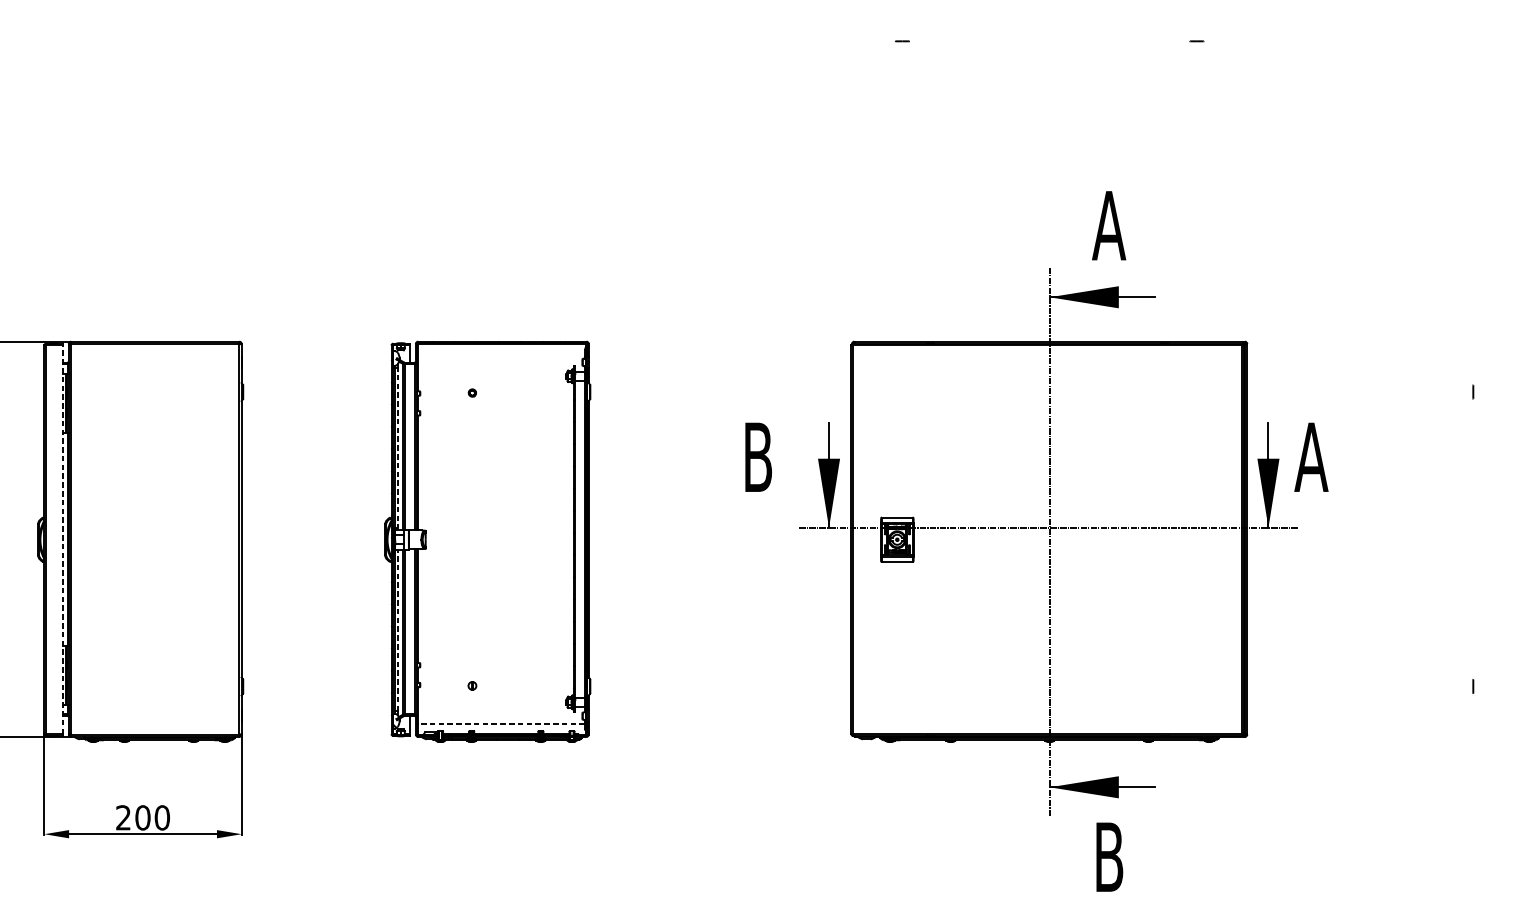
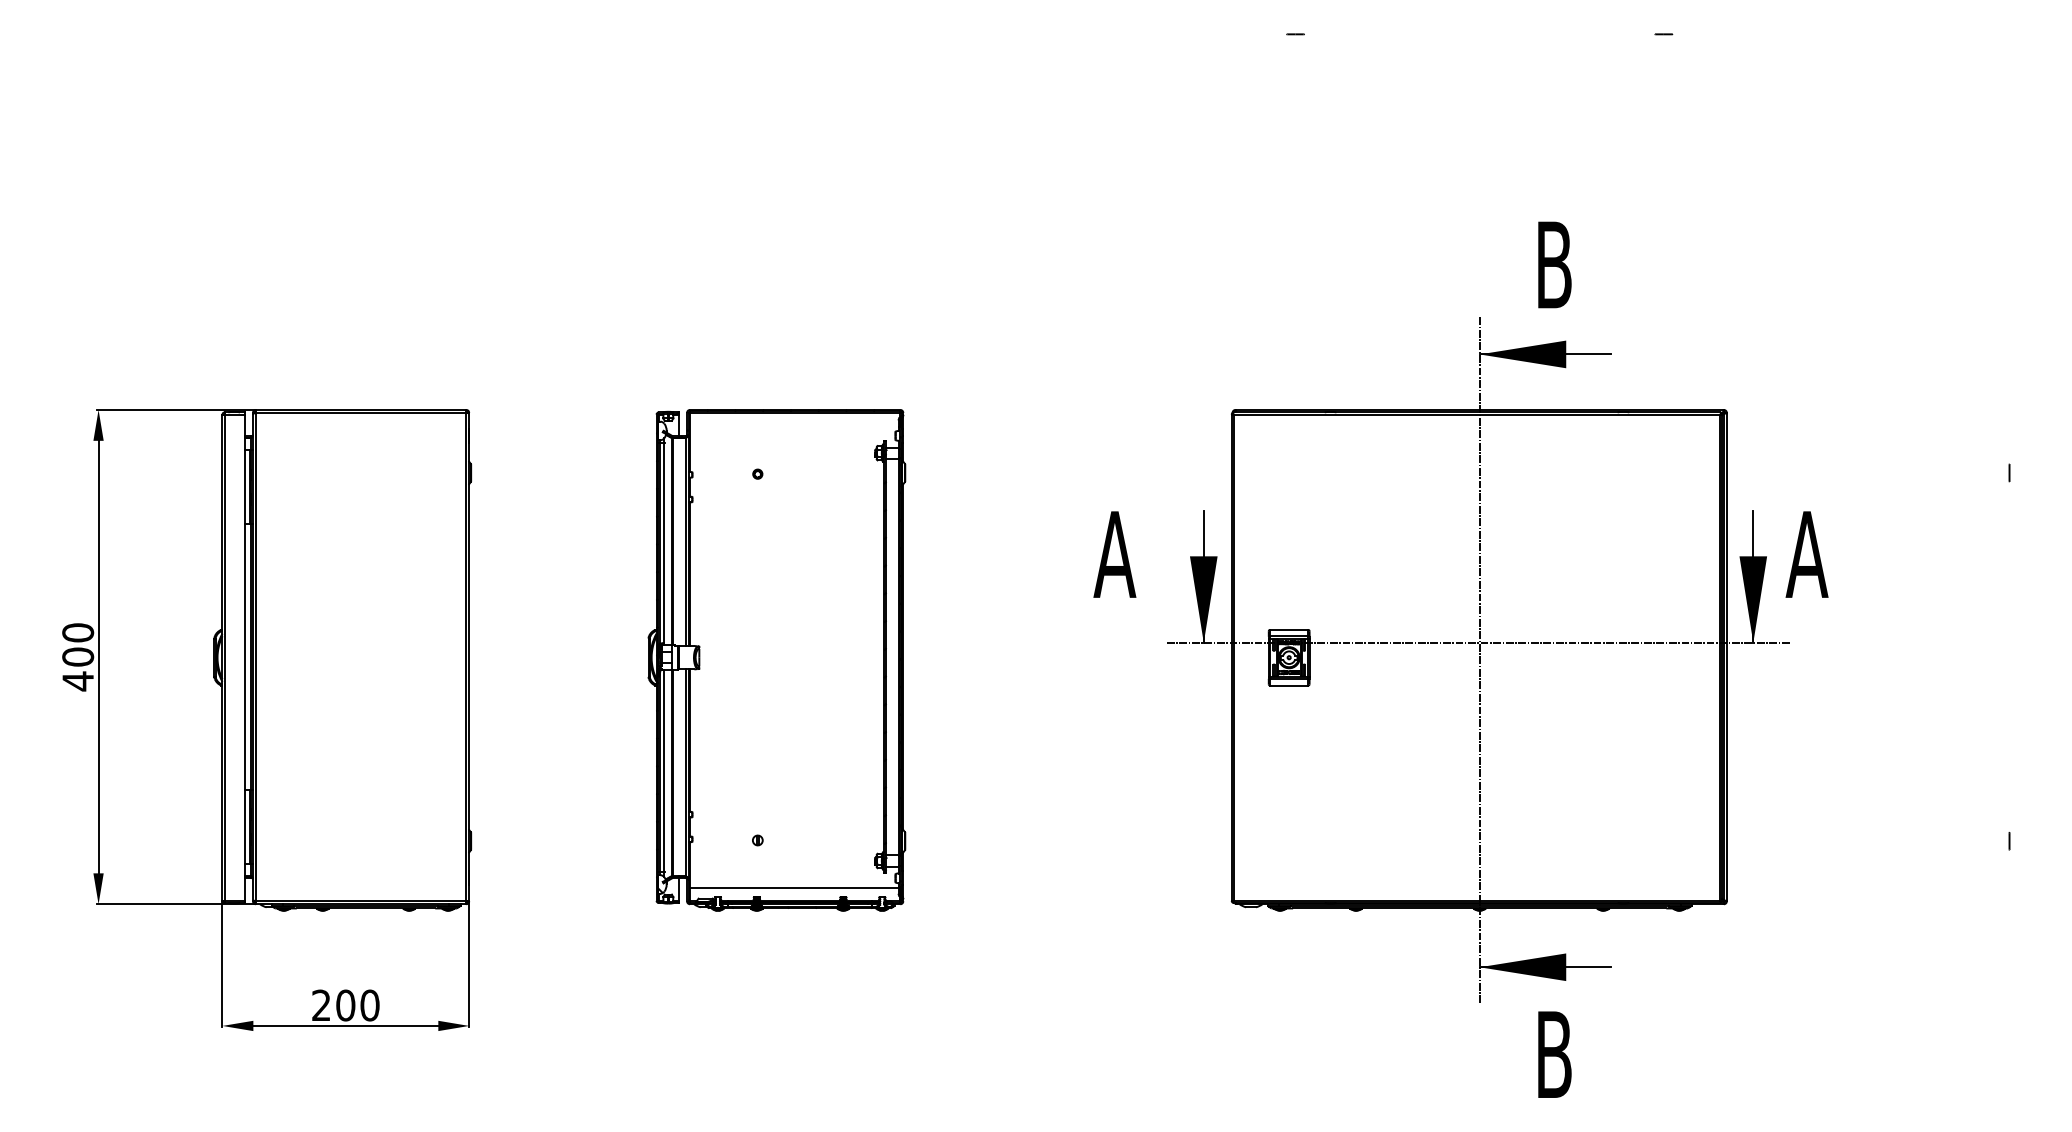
text: (1108, 225) -> (1553, 264), A -> B
line: (397, 448) -> (664, 543), dashed -> solid
text: (757, 457) -> (1114, 554), B -> A
line: (62, 539) -> (245, 657), dashed -> solid
line: (397, 629) -> (664, 770), dashed -> solid
line: (500, 724) -> (793, 888), dashed -> solid

